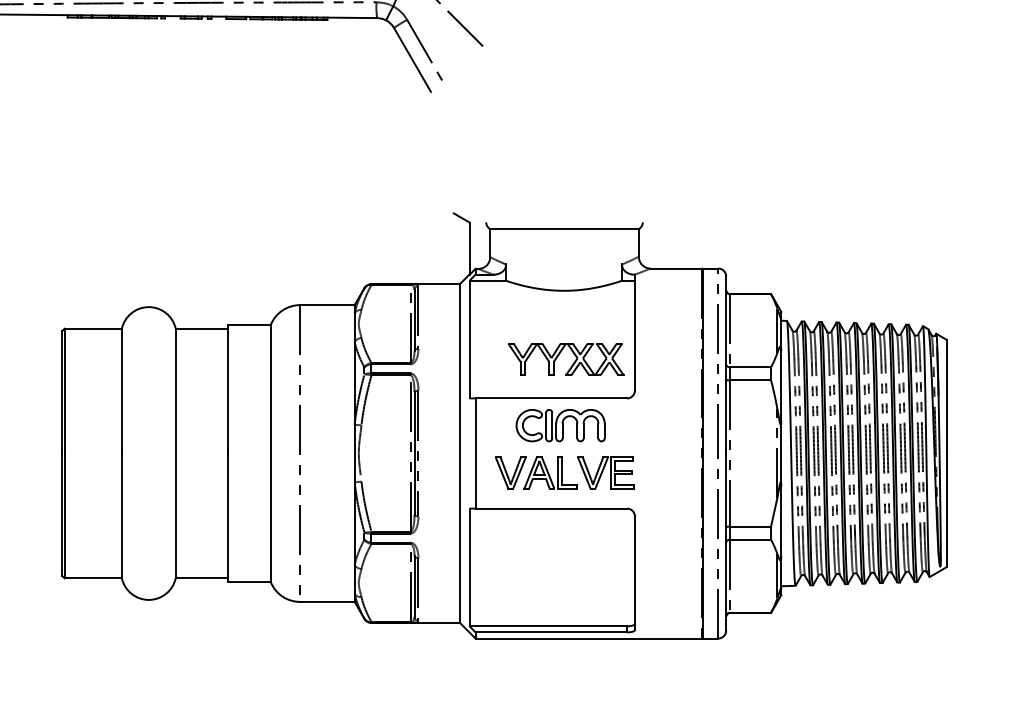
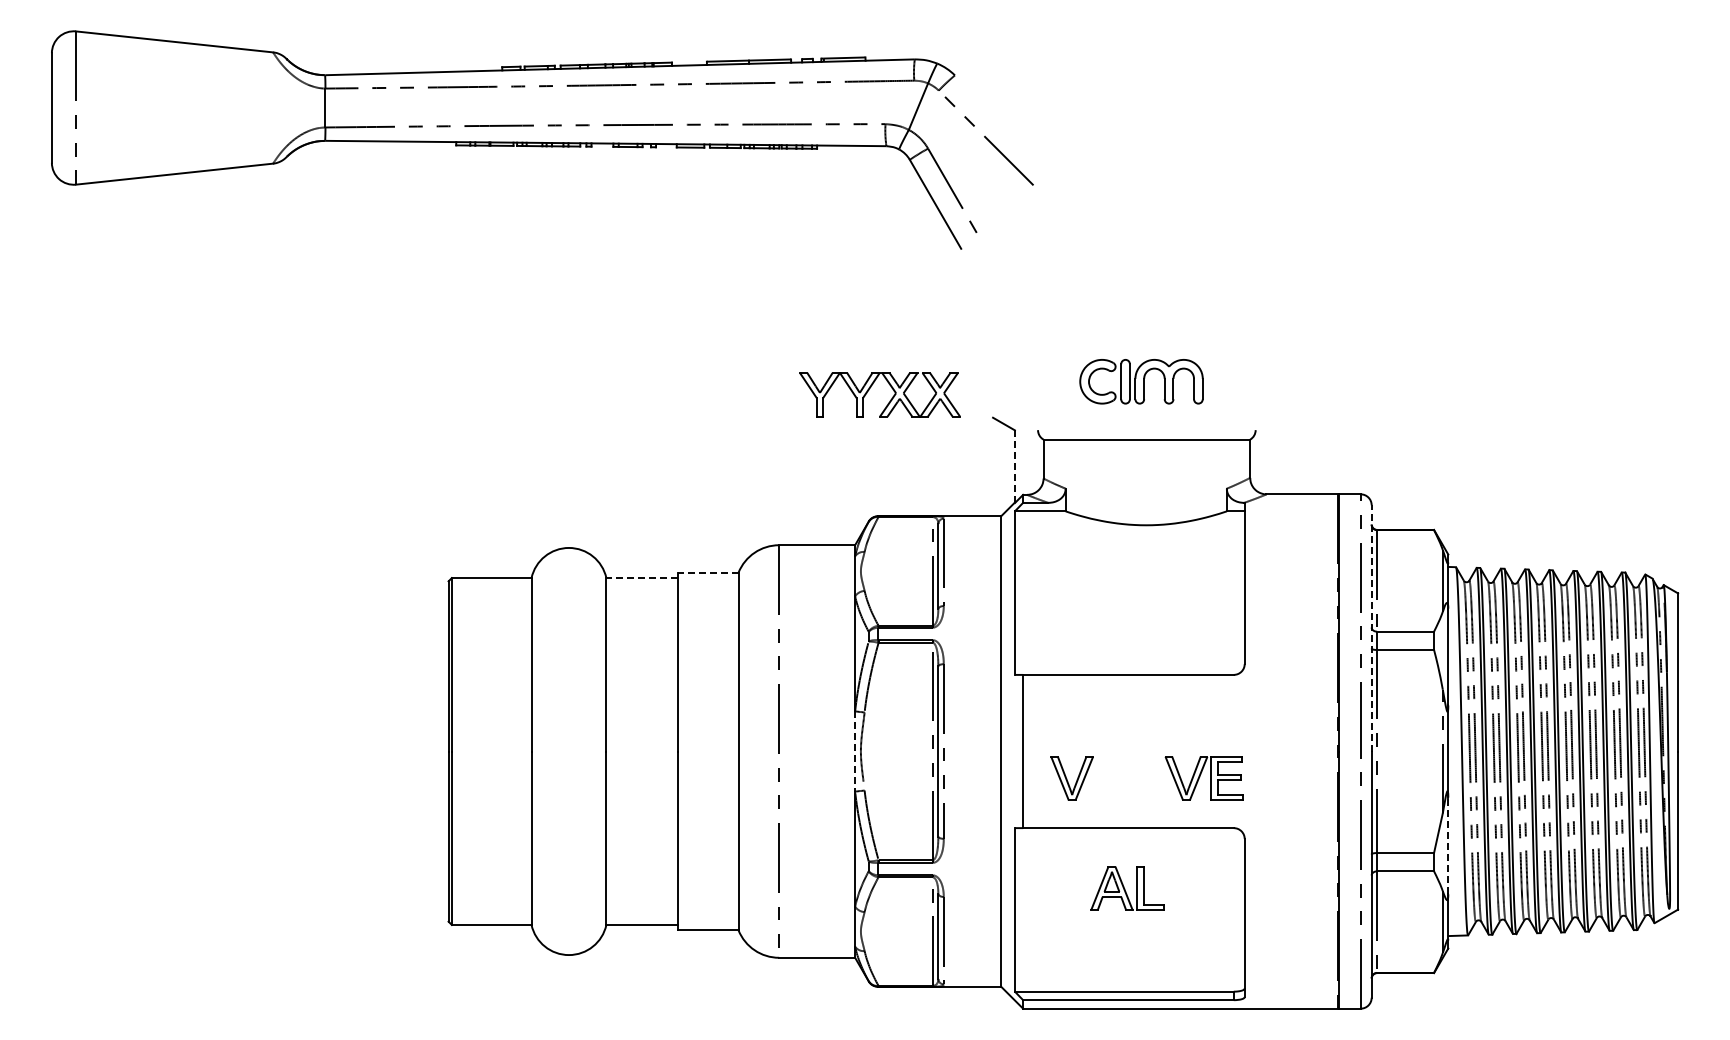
line: (469, 249) -> (1014, 467), solid -> dashed
line: (249, 324) -> (708, 572), solid -> dashed
line: (201, 329) -> (641, 578), solid -> dashed
part: (559, 354) -> (871, 387), moved
line: (726, 364) -> (1371, 627), solid -> dashed
part: (560, 425) -> (1141, 381), moved
line: (354, 454) -> (855, 752), solid -> dashed
part: (550, 472) -> (1127, 888), moved
line: (781, 521) -> (1448, 845), solid -> dashed

